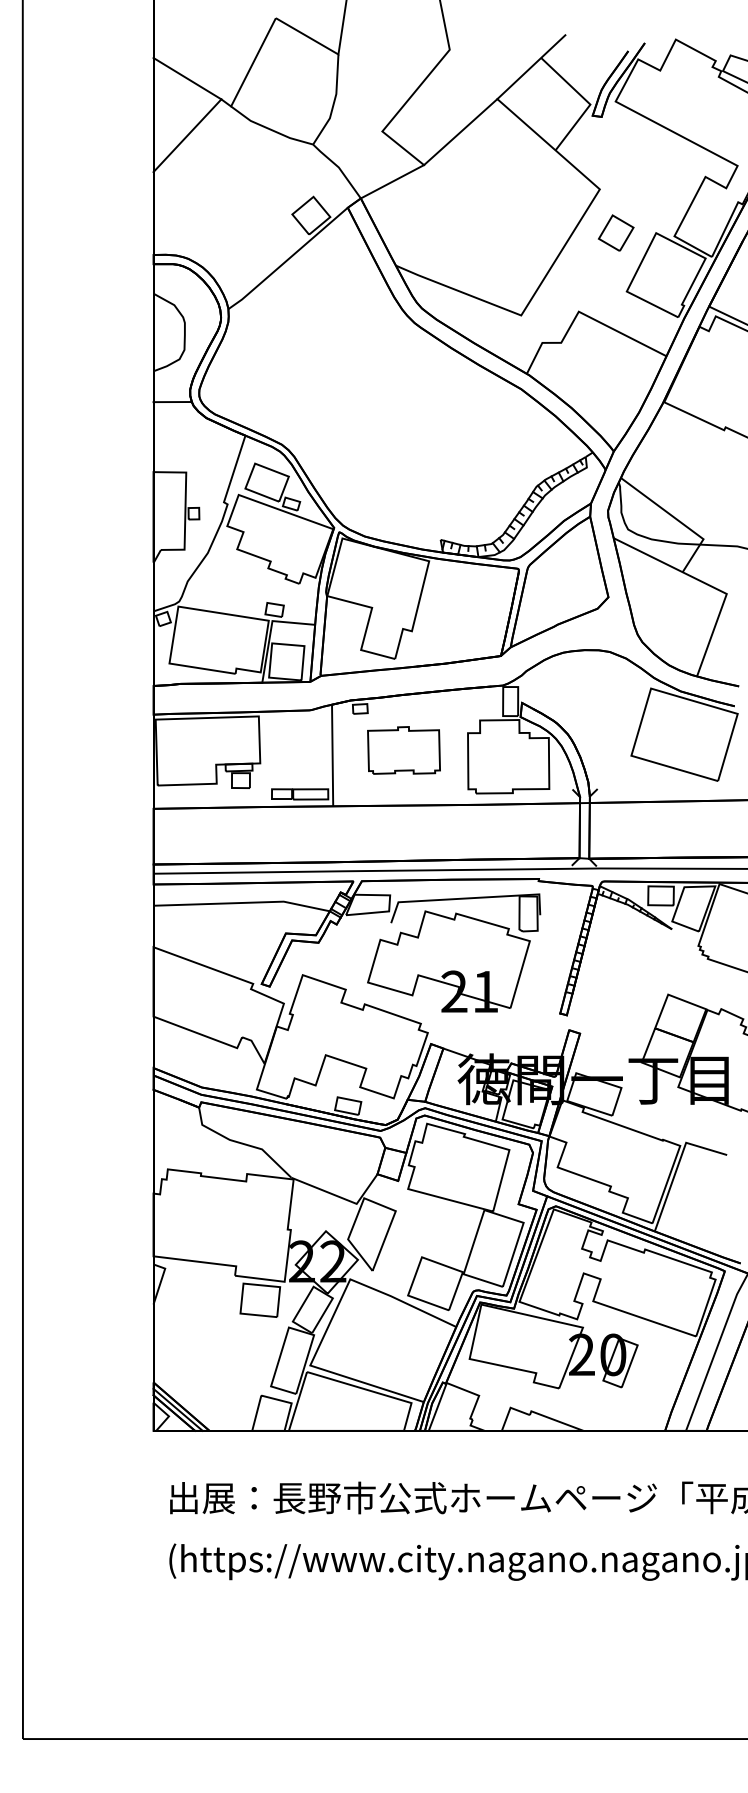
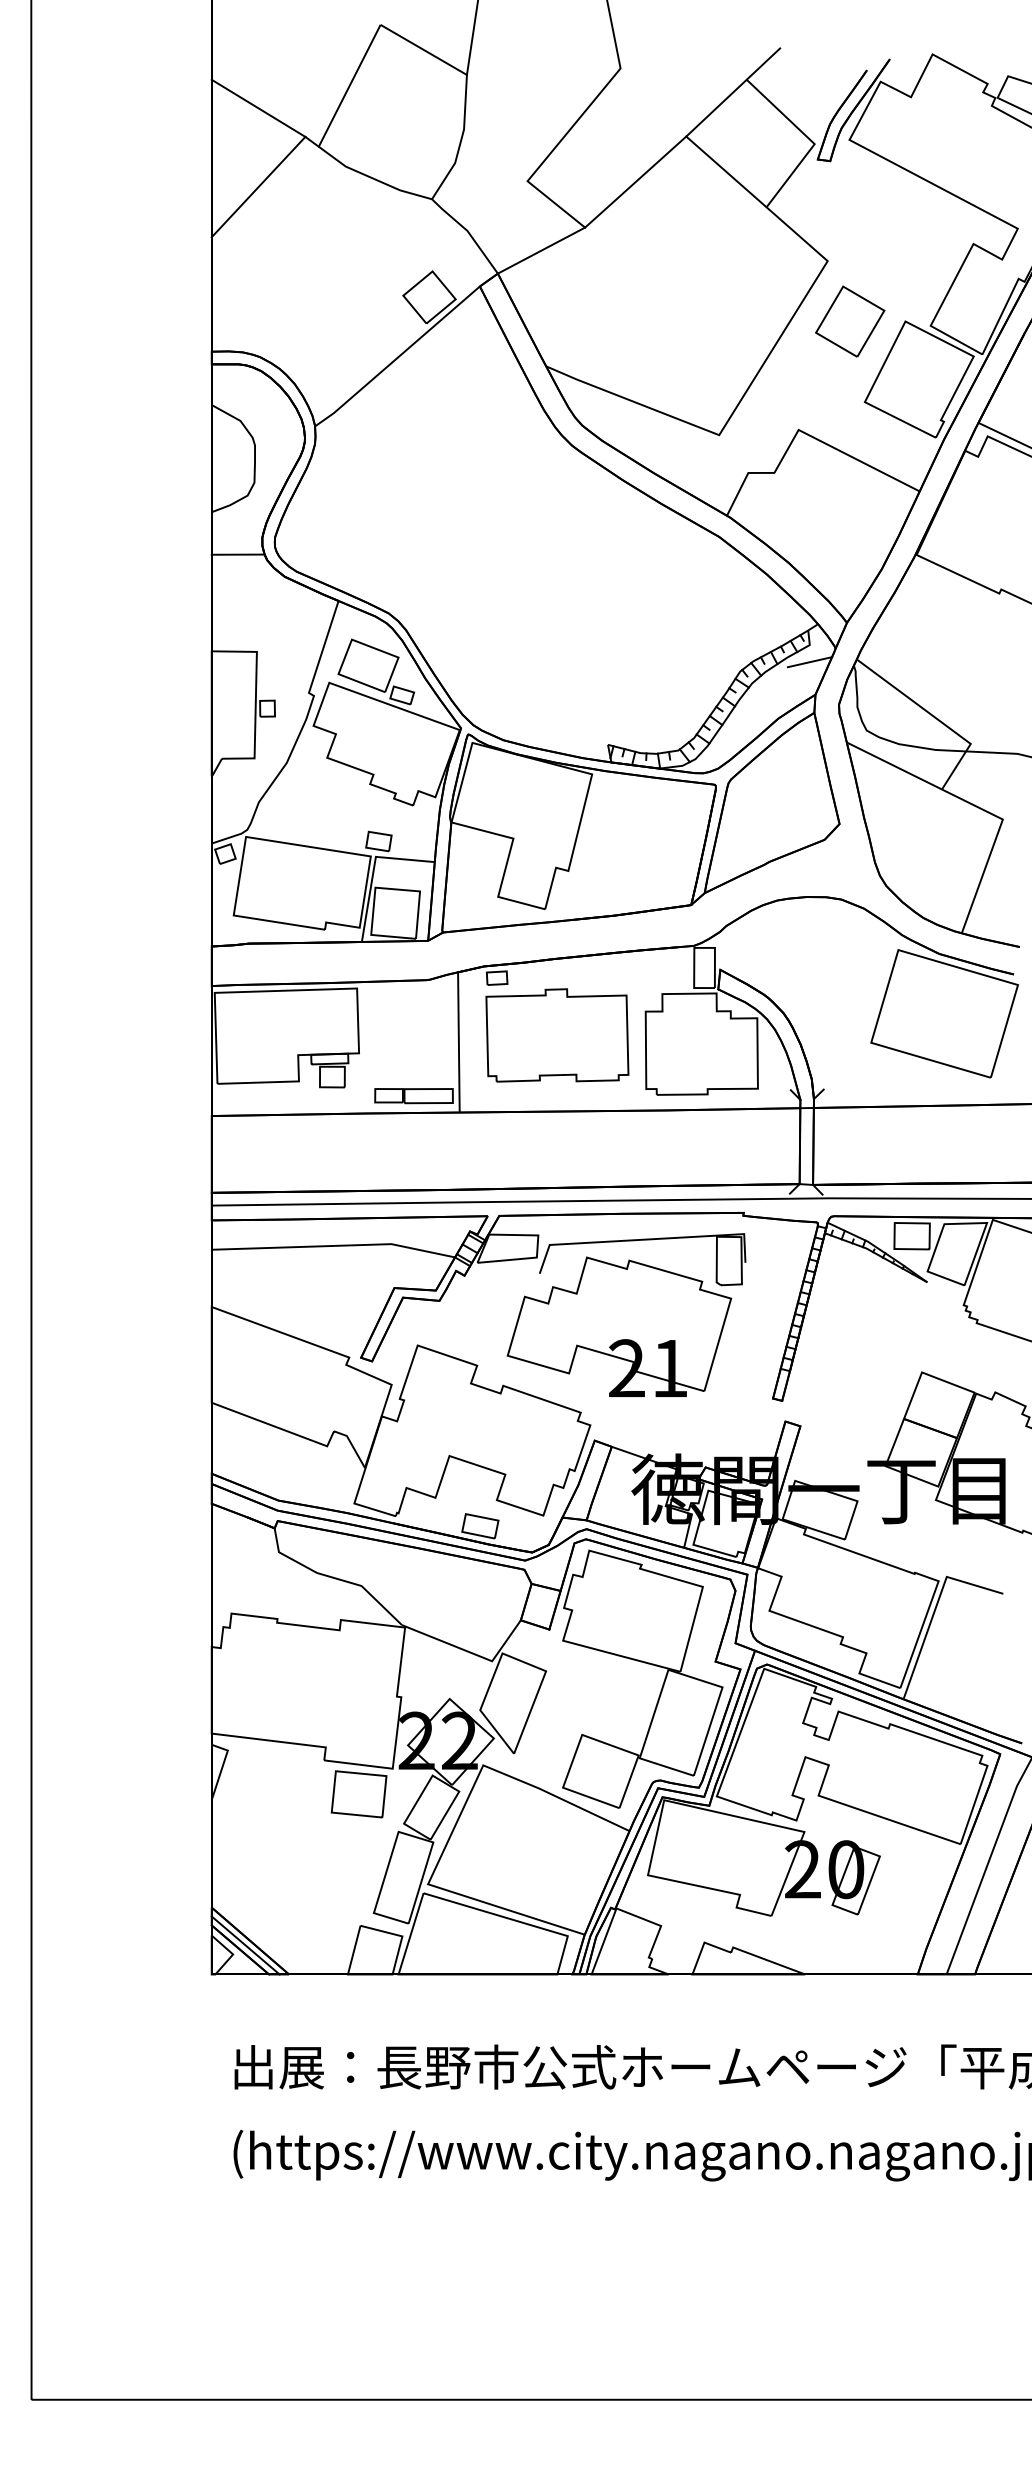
part: (616, 233) -> (850, 321), size x1.43
line: (586, 480) -> (809, 662), added
part: (404, 750) -> (557, 1035), size x1.43

